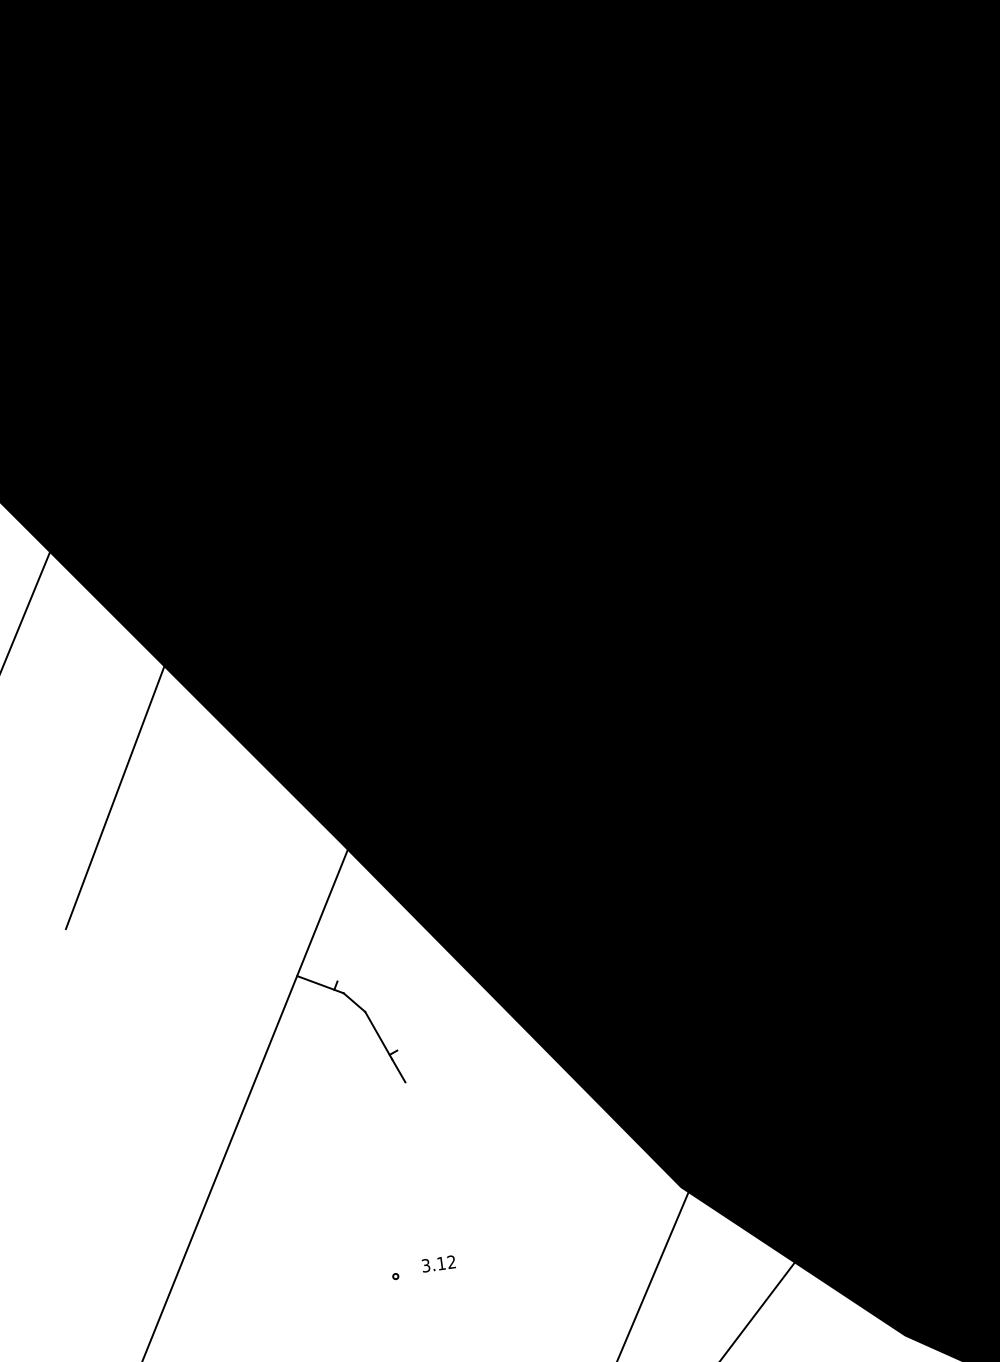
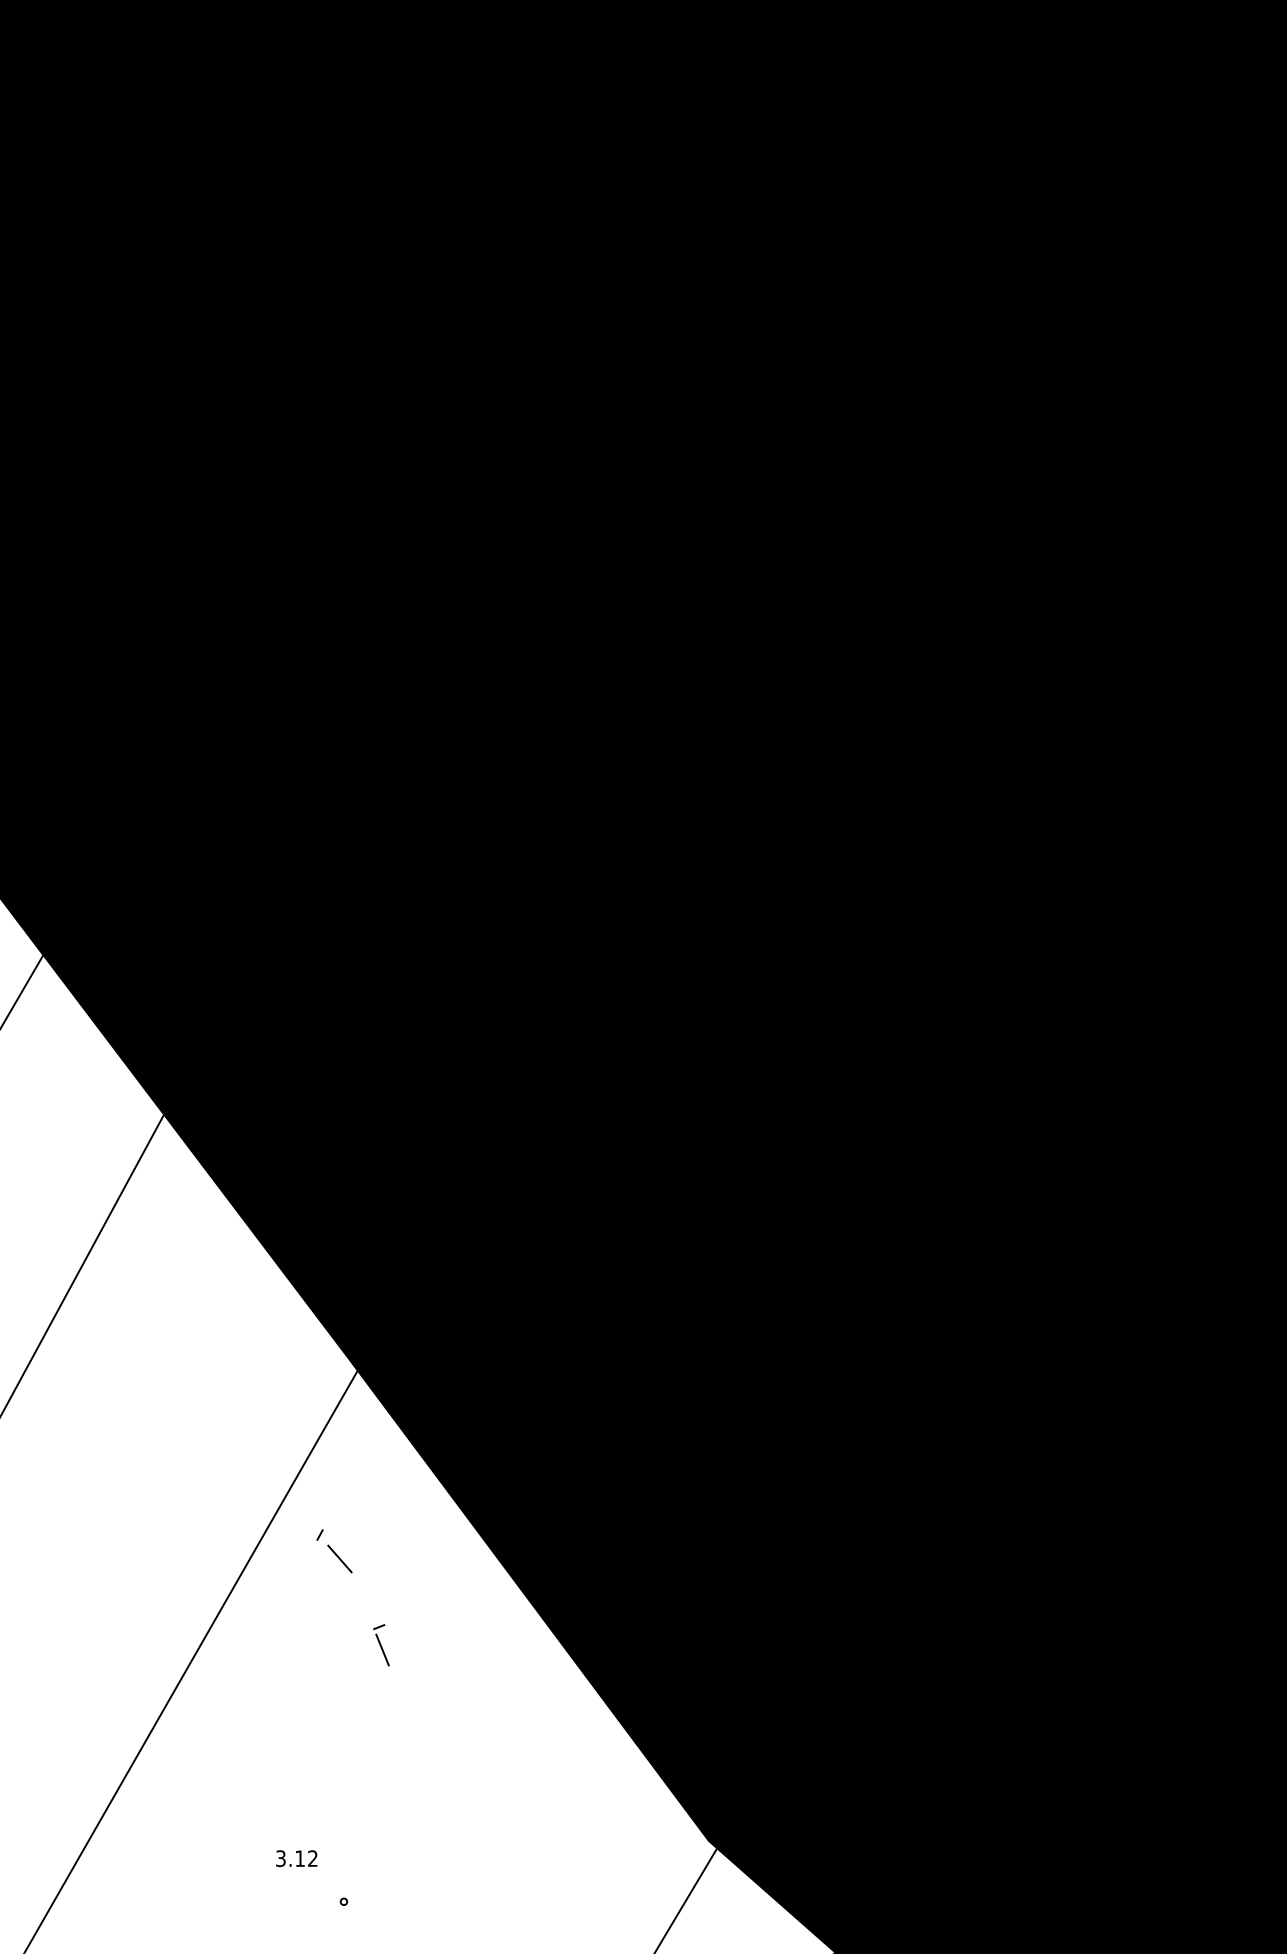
line: (320, 984) -> (301, 1530), removed
line: (378, 1035) -> (363, 1603), removed
text: (438, 1263) -> (296, 1858), moved

